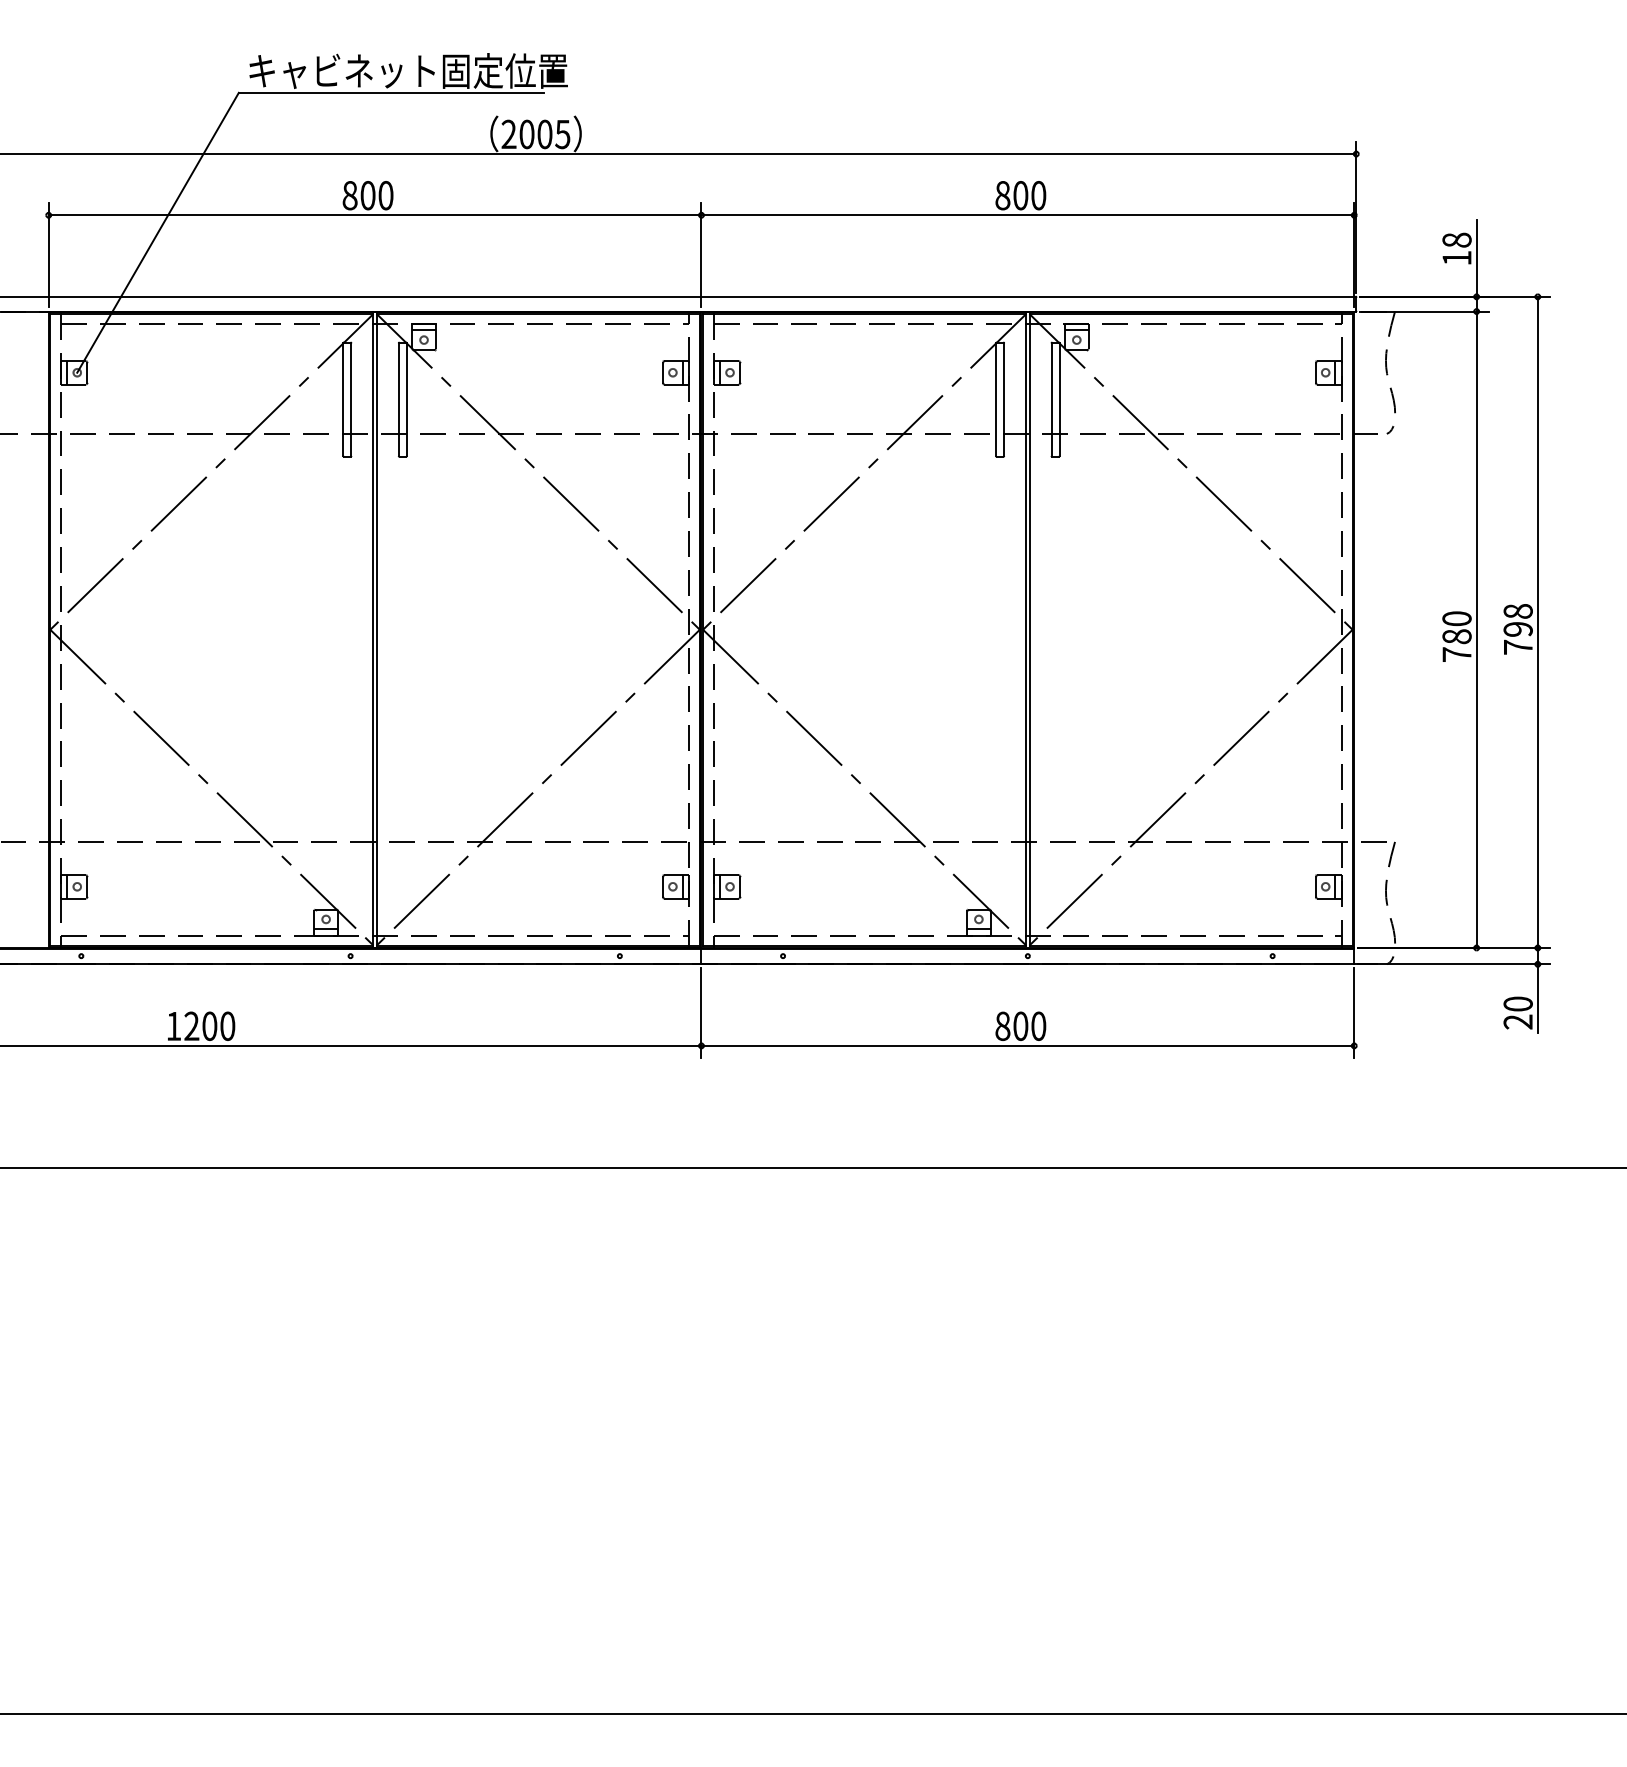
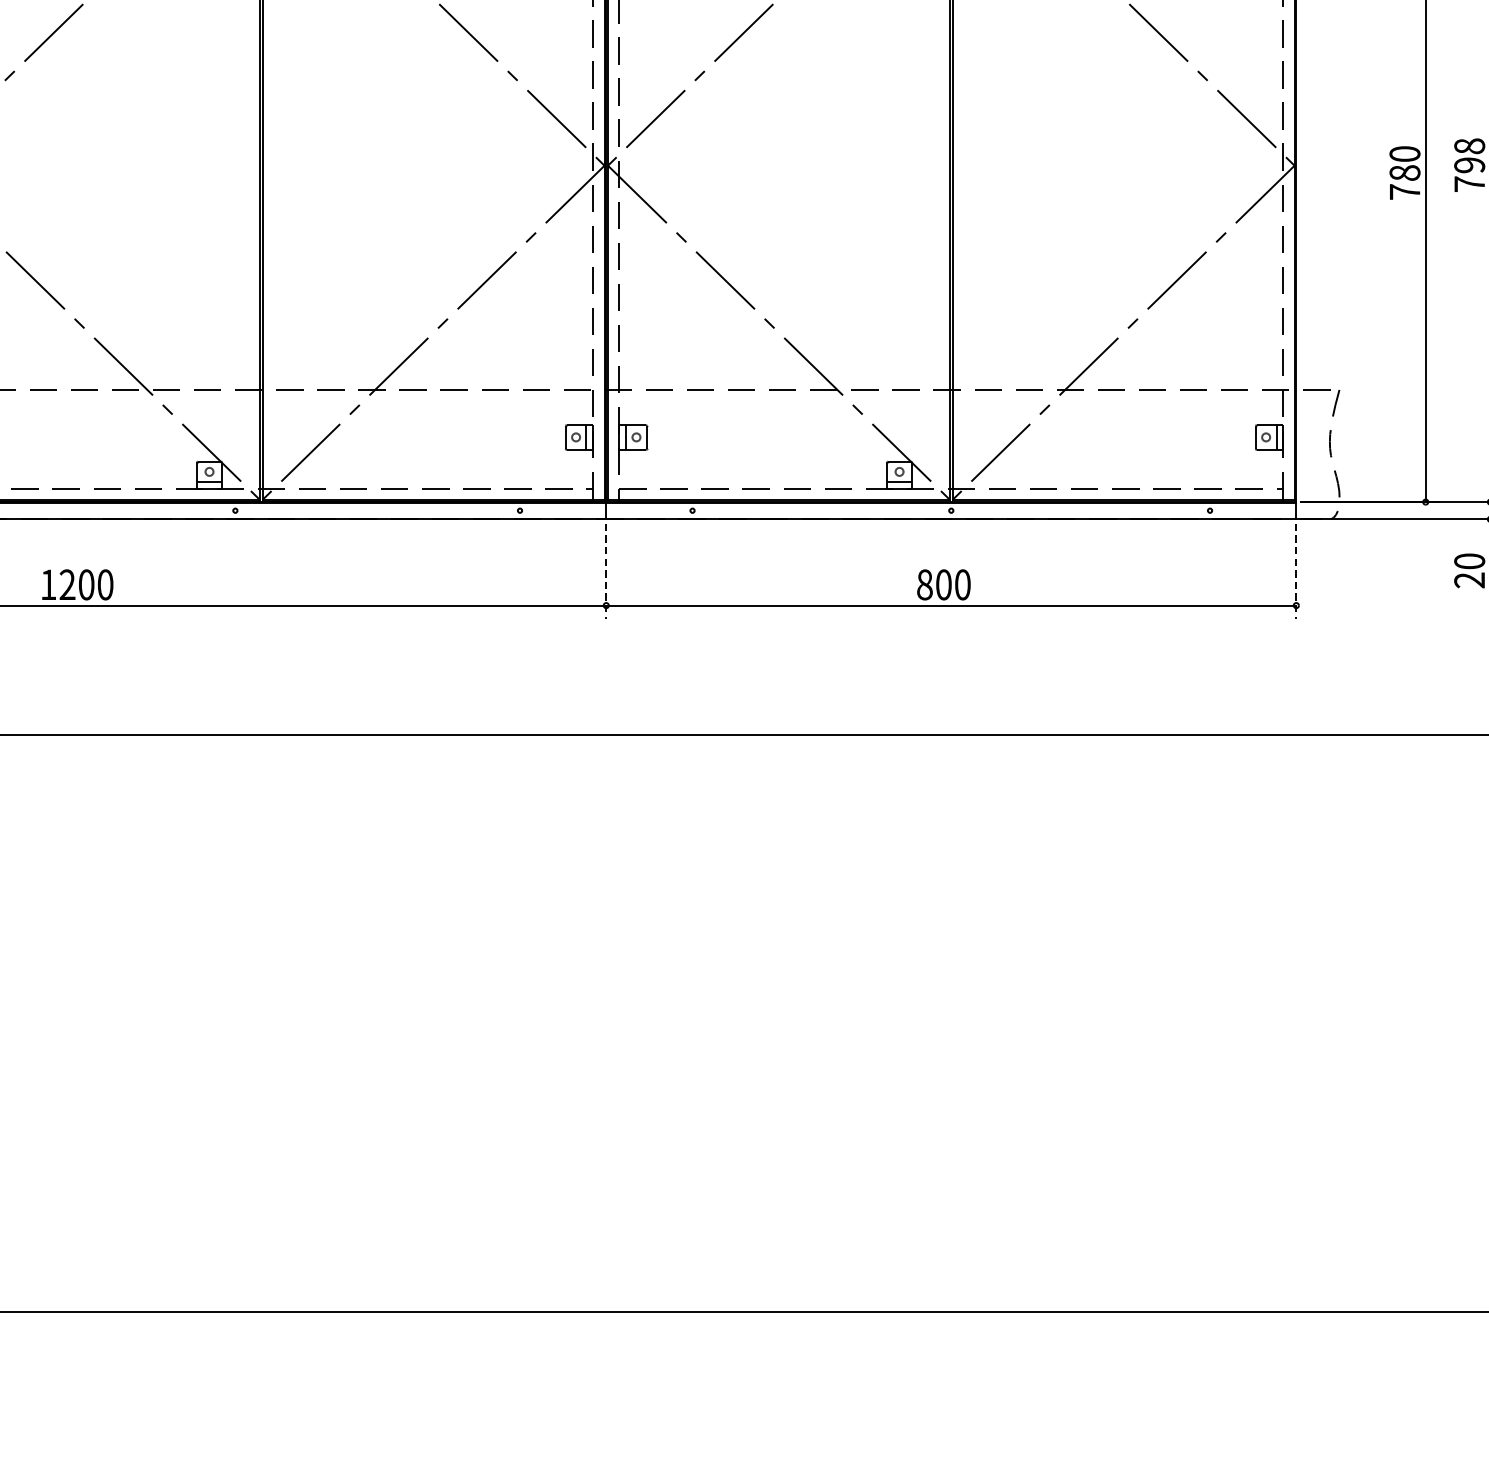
line: (701, 1013) -> (606, 571), solid -> dashed
line: (1354, 1013) -> (1296, 571), solid -> dashed

